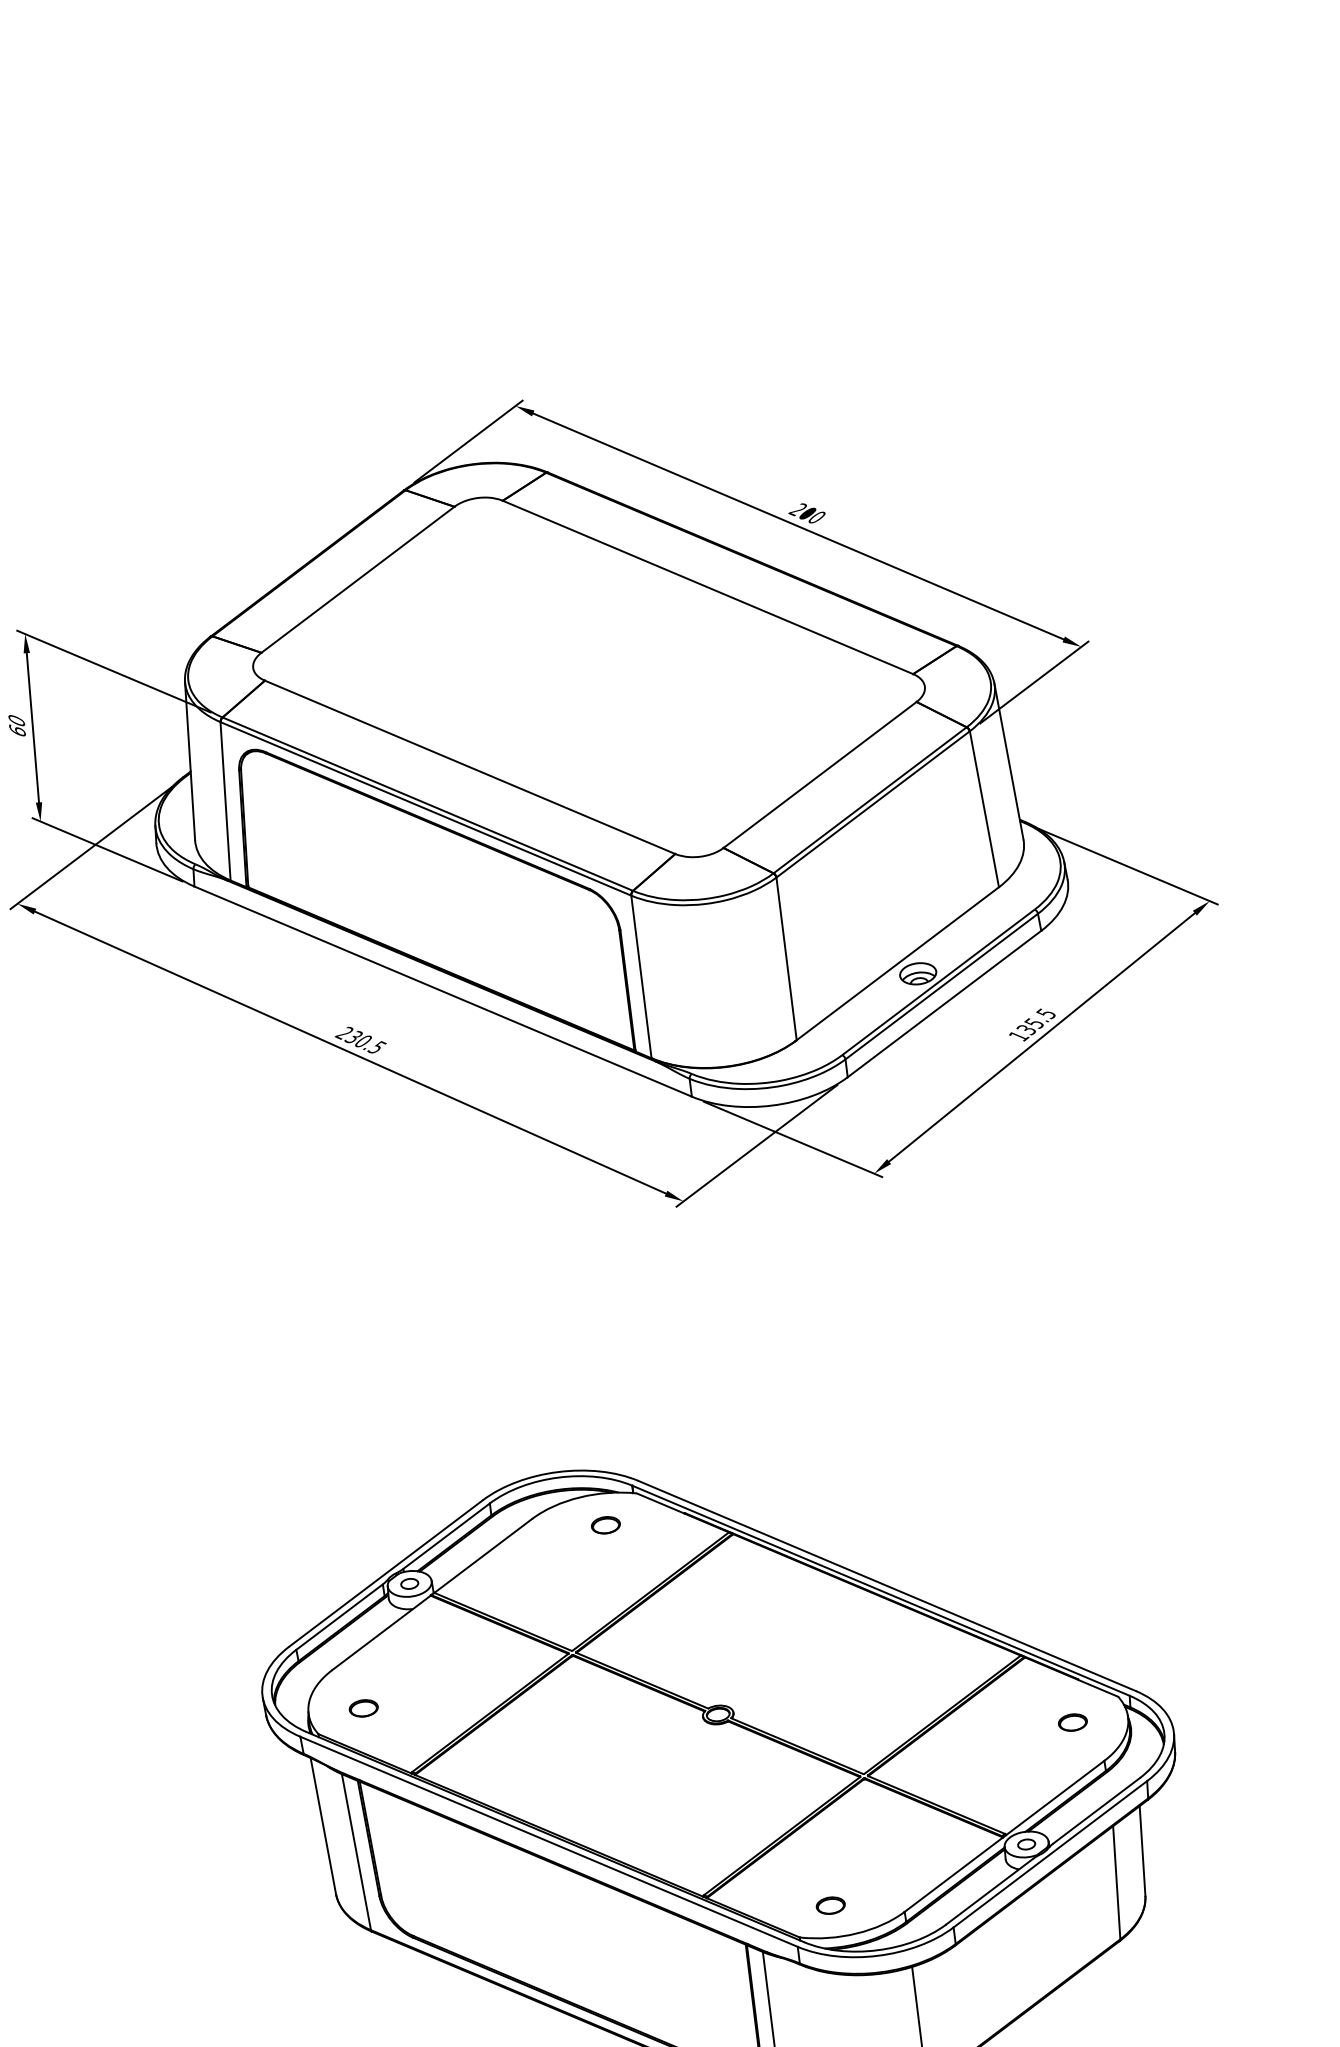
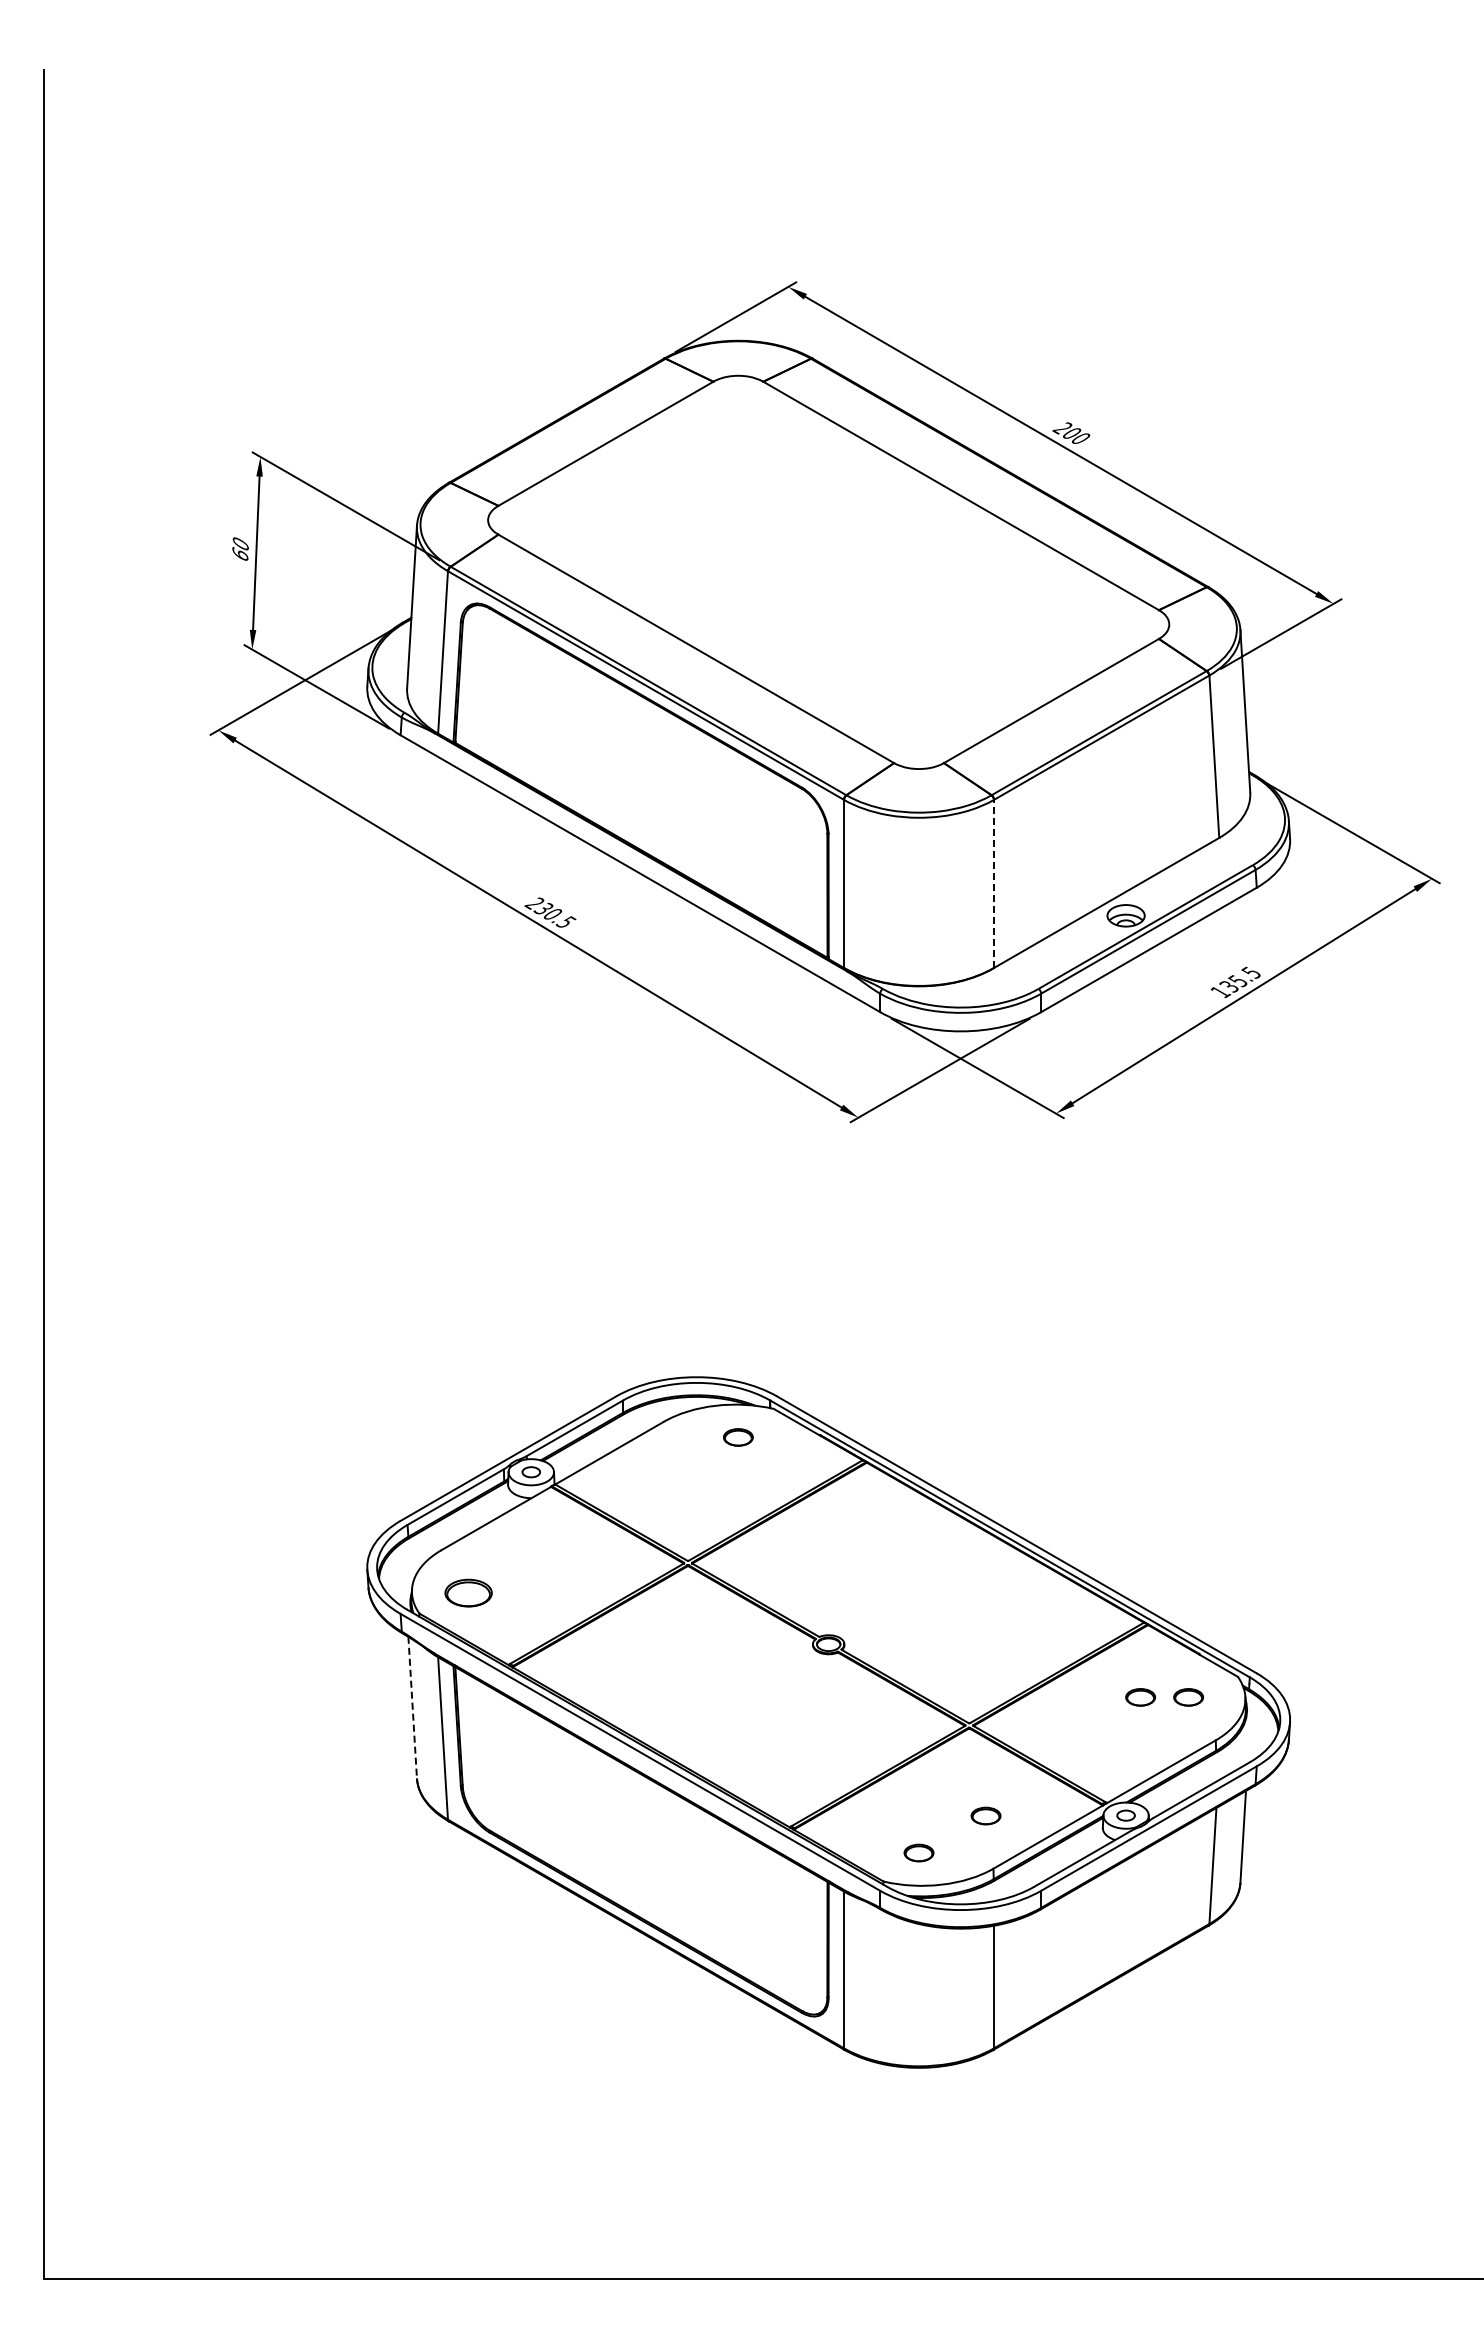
line: (786, 958) -> (994, 883), solid -> dashed
part: (363, 1707) -> (468, 1592), size x1.6
part: (1026, 1728) -> (1140, 1697), added
line: (323, 1825) -> (412, 1707), solid -> dashed
part: (890, 1861) -> (985, 1815), added

